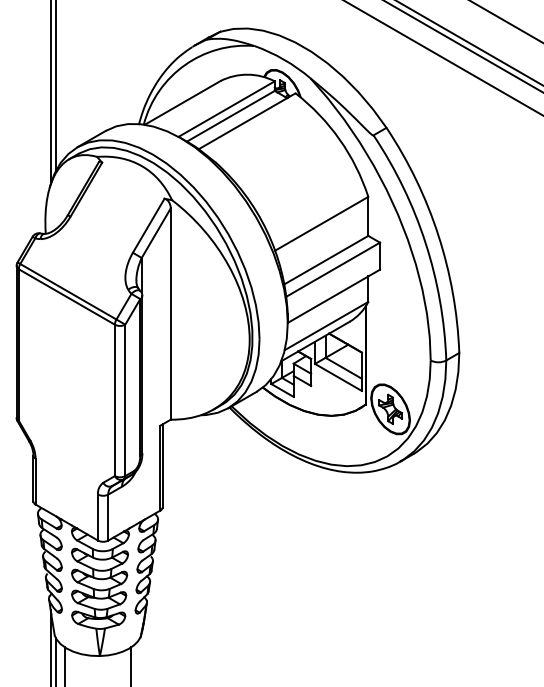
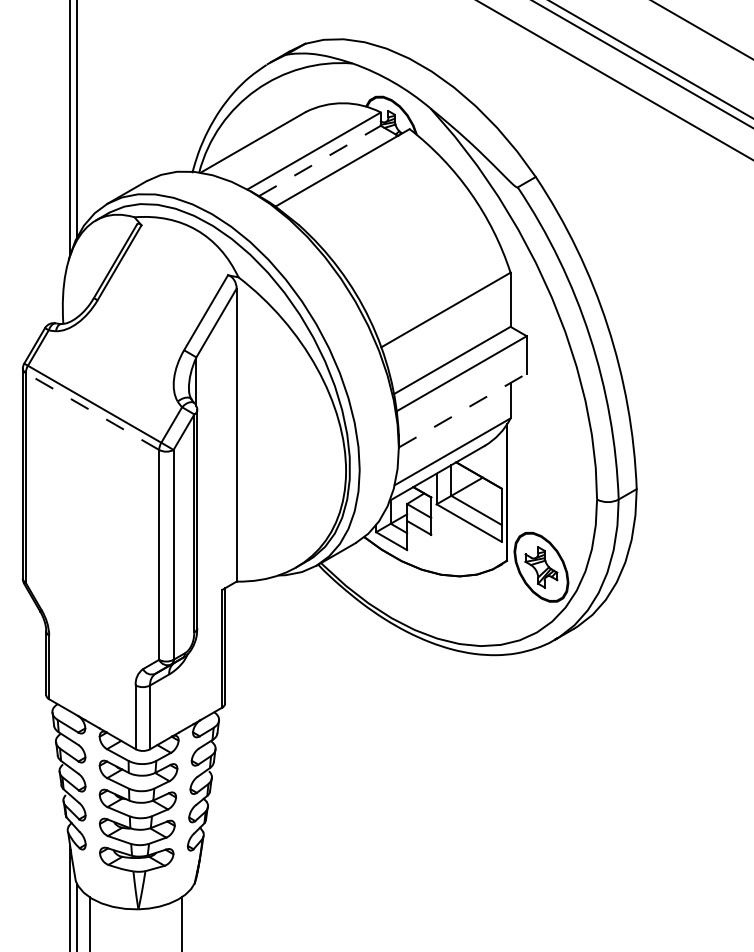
line: (231, 115) -> (320, 160), solid -> dashed
line: (66, 296) -> (92, 411), solid -> dashed
line: (333, 296) -> (462, 410), solid -> dashed

